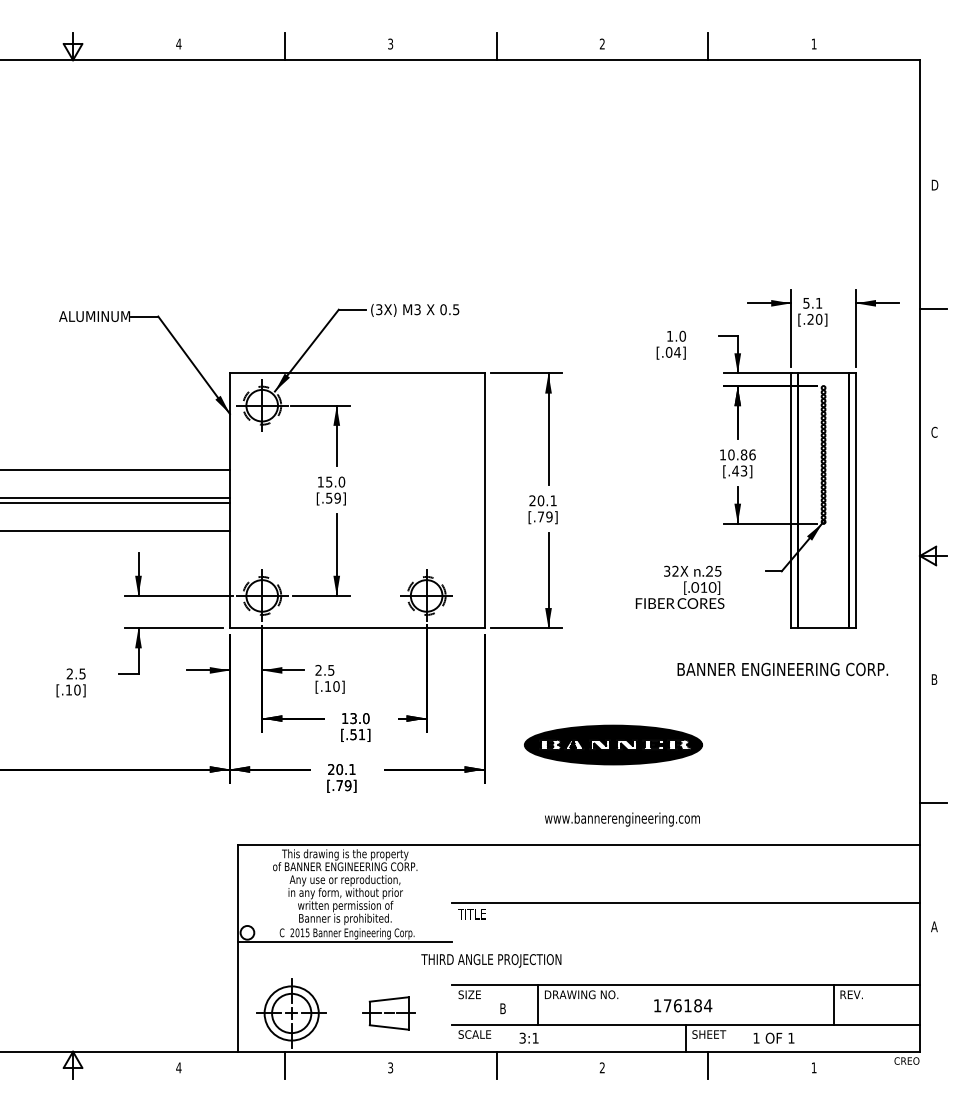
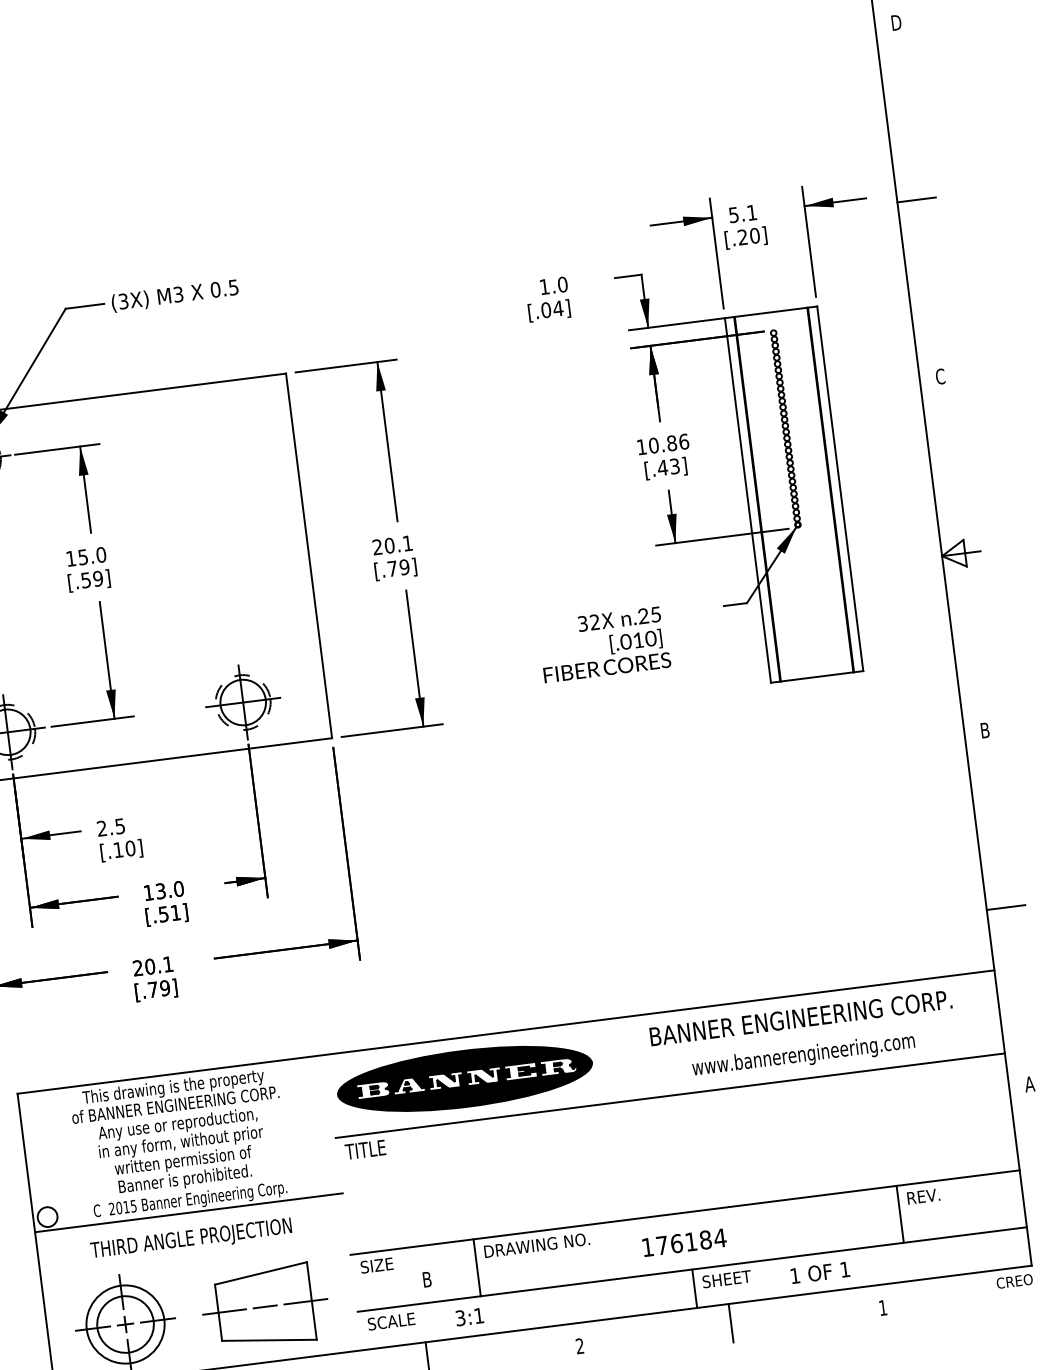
text: (782, 669) -> (800, 1018), moved
part: (613, 744) -> (464, 1078), moved
text: (622, 819) -> (803, 1055), moved
text: (491, 960) -> (191, 1239), moved
part: (389, 1013) -> (265, 1306), size x1.67

